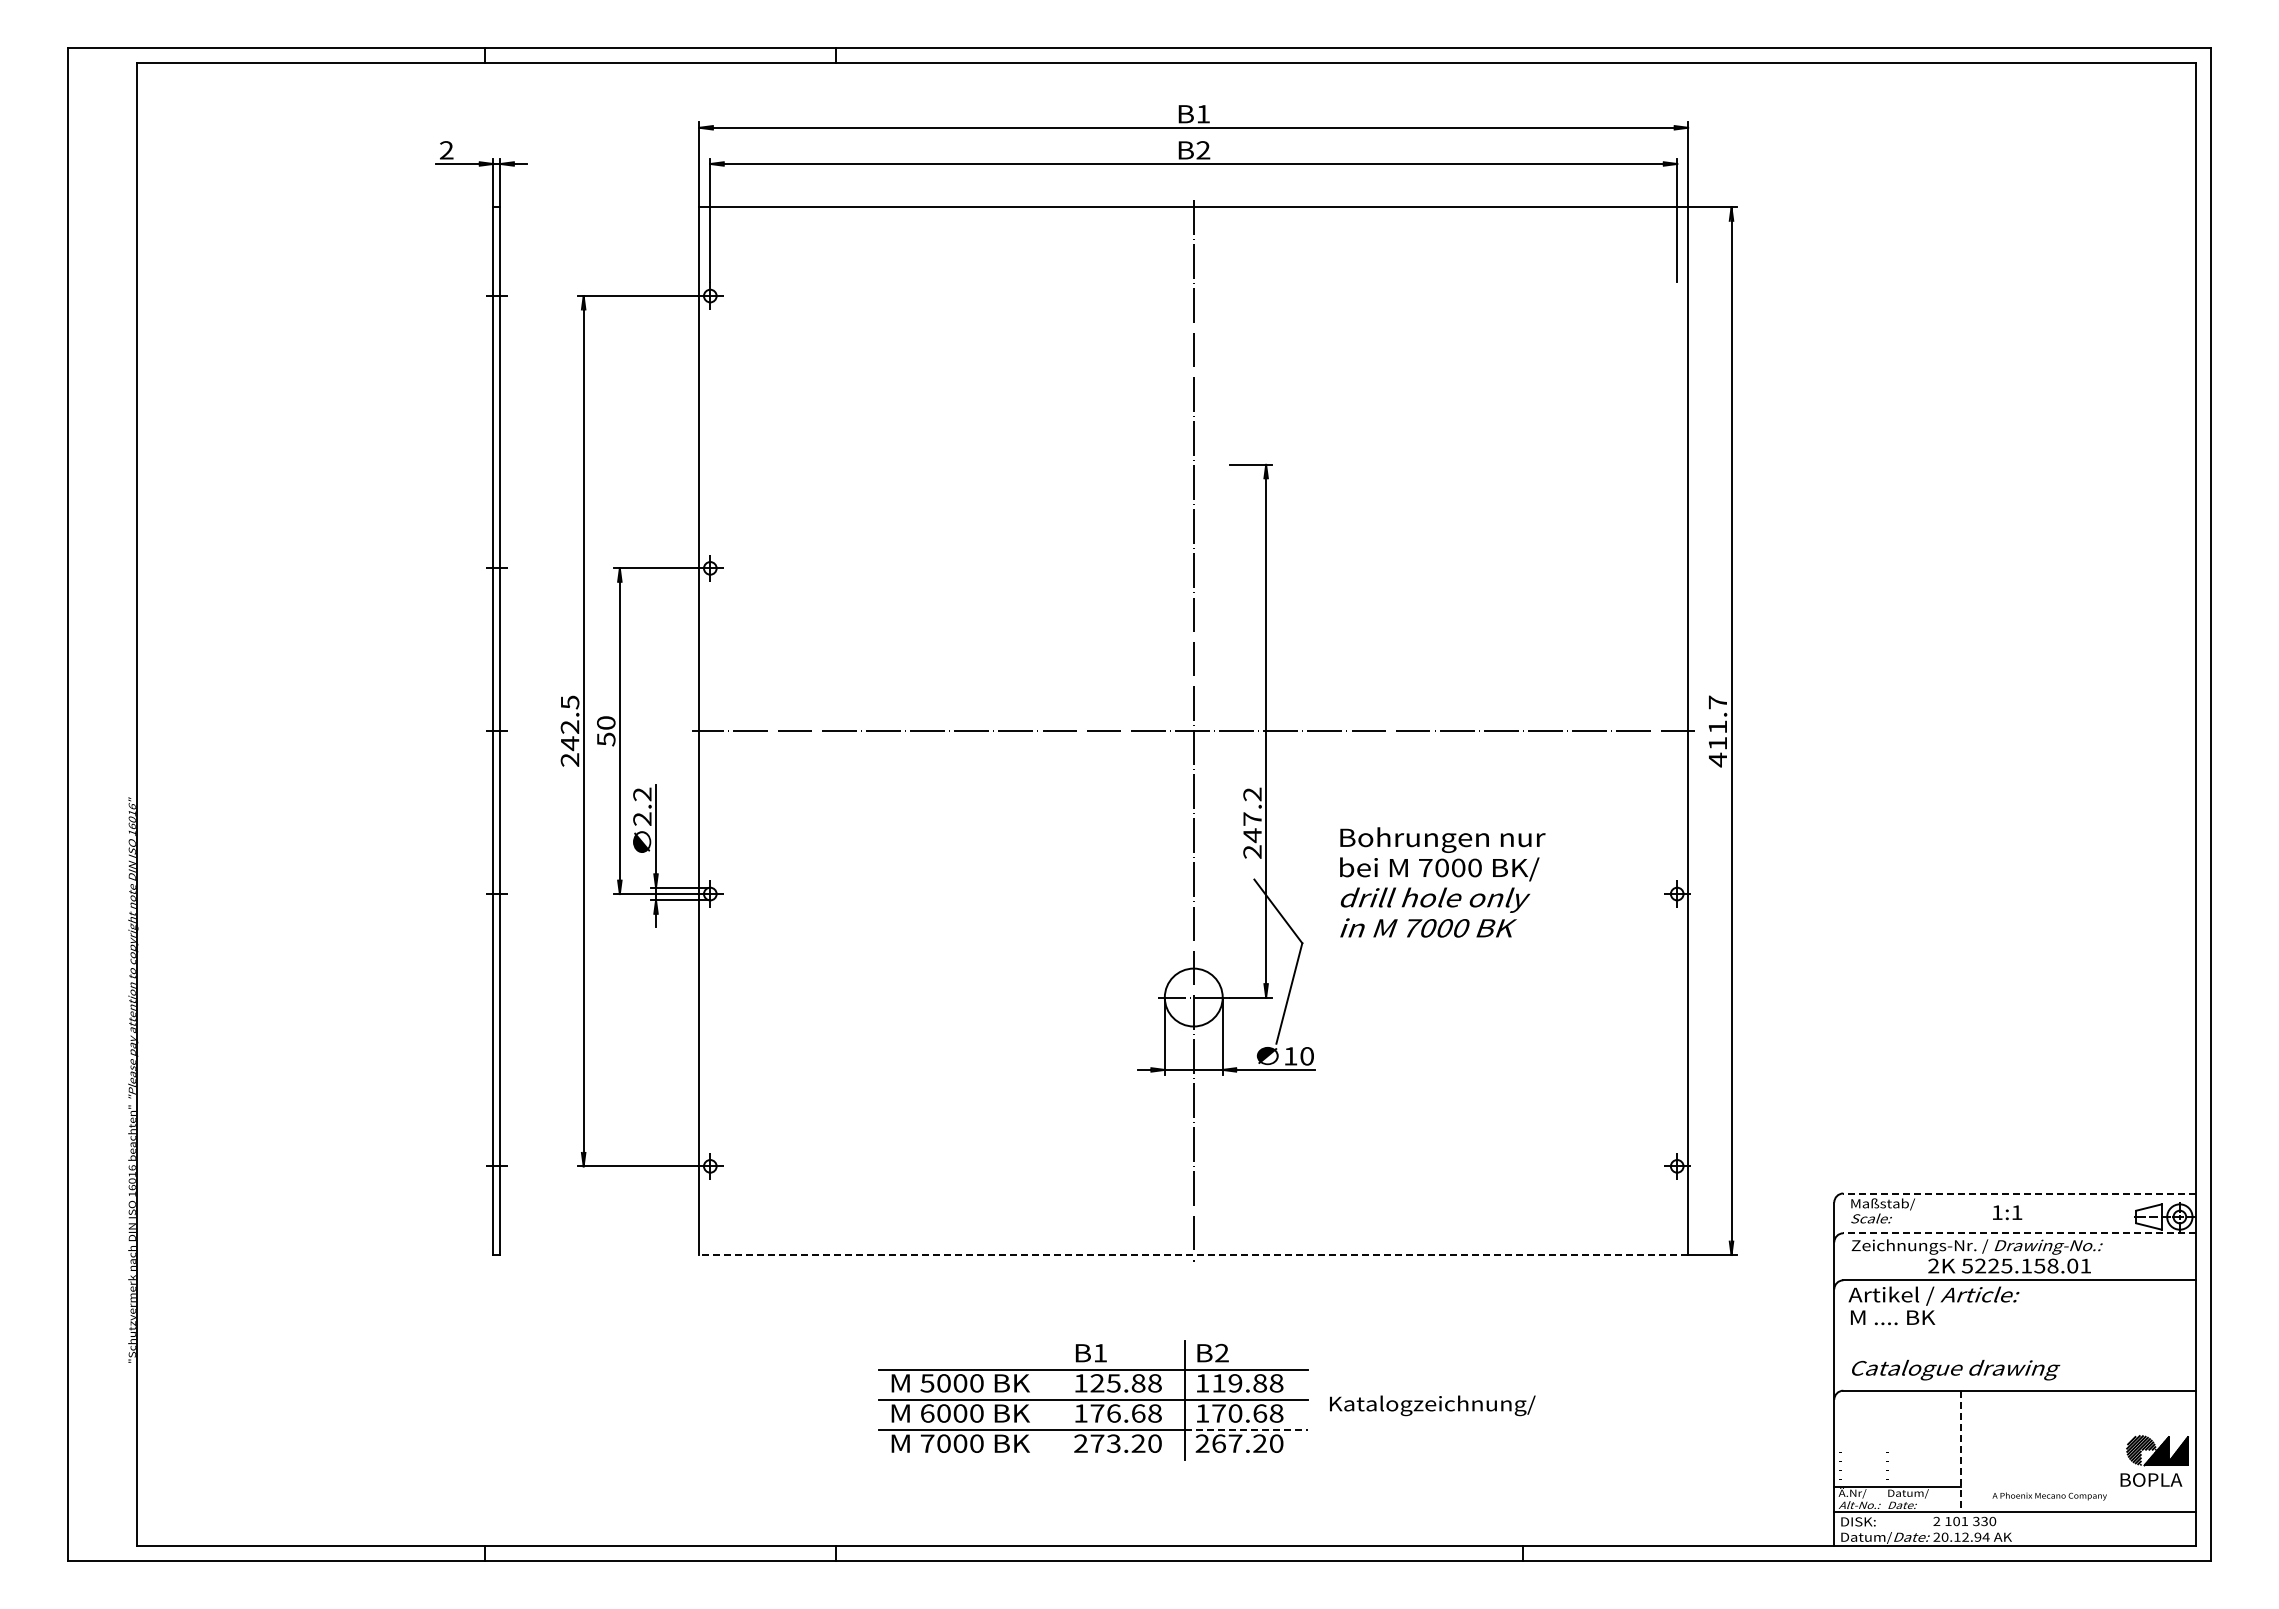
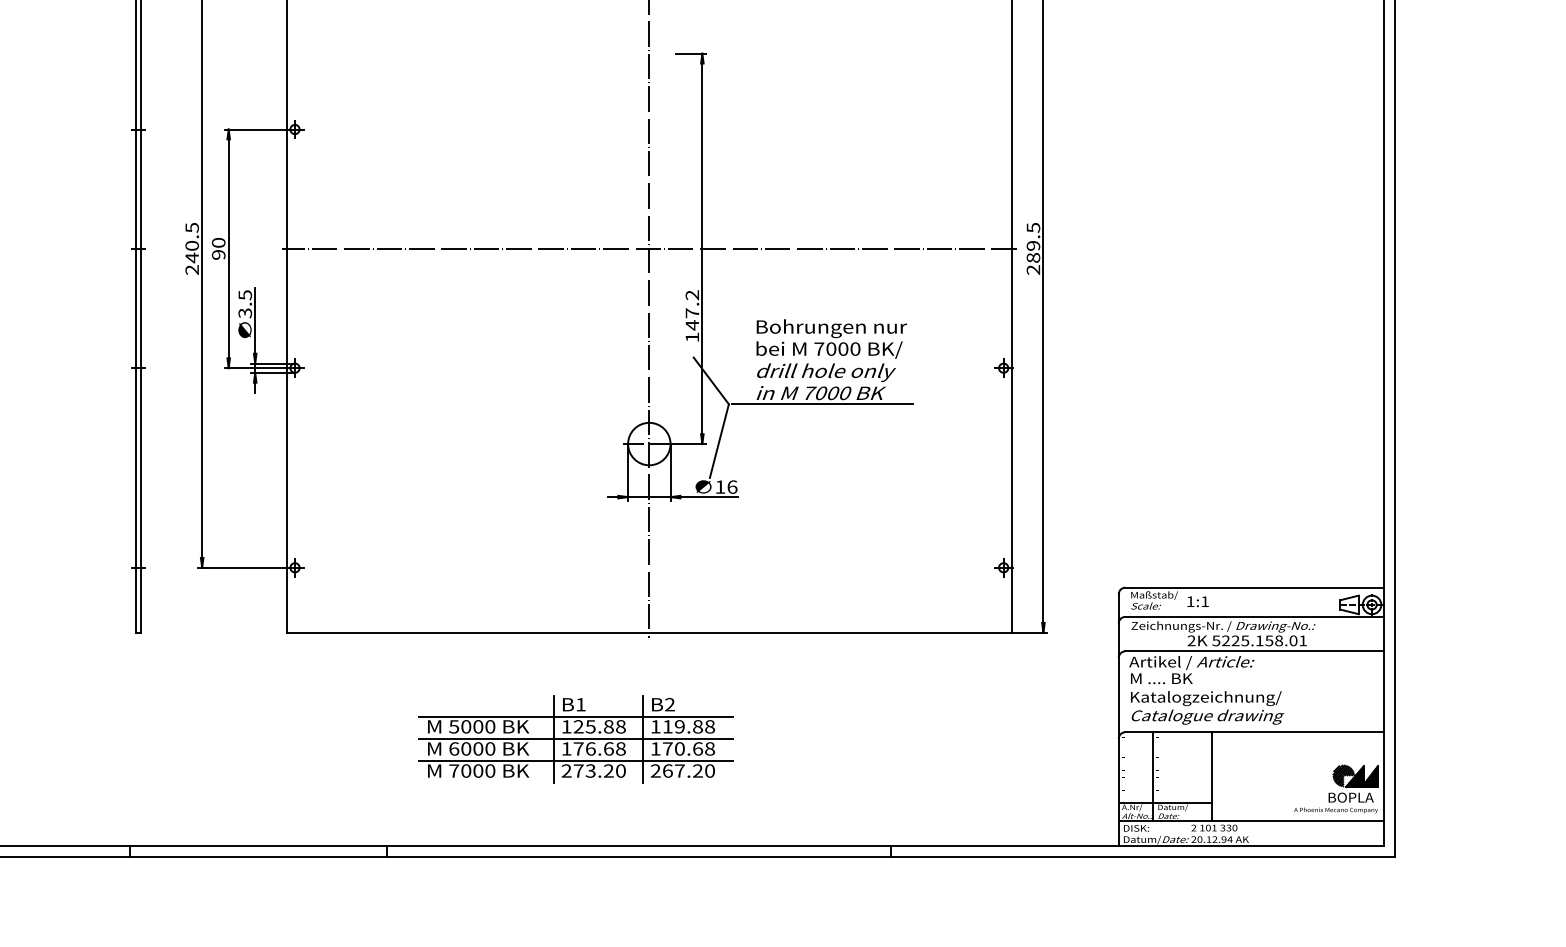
text: (570, 726) -> (192, 245), 242.5 -> 240.5
text: (1717, 731) -> (1033, 249), 411.7 -> 289.5
text: (606, 739) -> (218, 254), 50 -> 90
text: (642, 806) -> (245, 304), 2.2 -> 3.5
text: (1252, 851) -> (692, 337), 247.2 -> 147.2
line: (1428, 943) -> (821, 404), added
text: (1307, 1056) -> (732, 487), 10 -> 16
line: (2019, 1193) -> (1254, 587), dashed -> solid
text: (2007, 1212) -> (1198, 601), moved
line: (2019, 1233) -> (1254, 617), dashed -> solid
line: (1193, 1255) -> (649, 633), dashed -> solid
line: (1063, 1400) -> (553, 739), added
text: (1432, 1405) -> (1206, 698), moved
line: (1246, 1430) -> (687, 761), dashed -> solid
line: (1881, 1450) -> (1153, 776), added
line: (1960, 1451) -> (1211, 776), dashed -> solid
text: (2049, 1496) -> (1335, 810), moved

